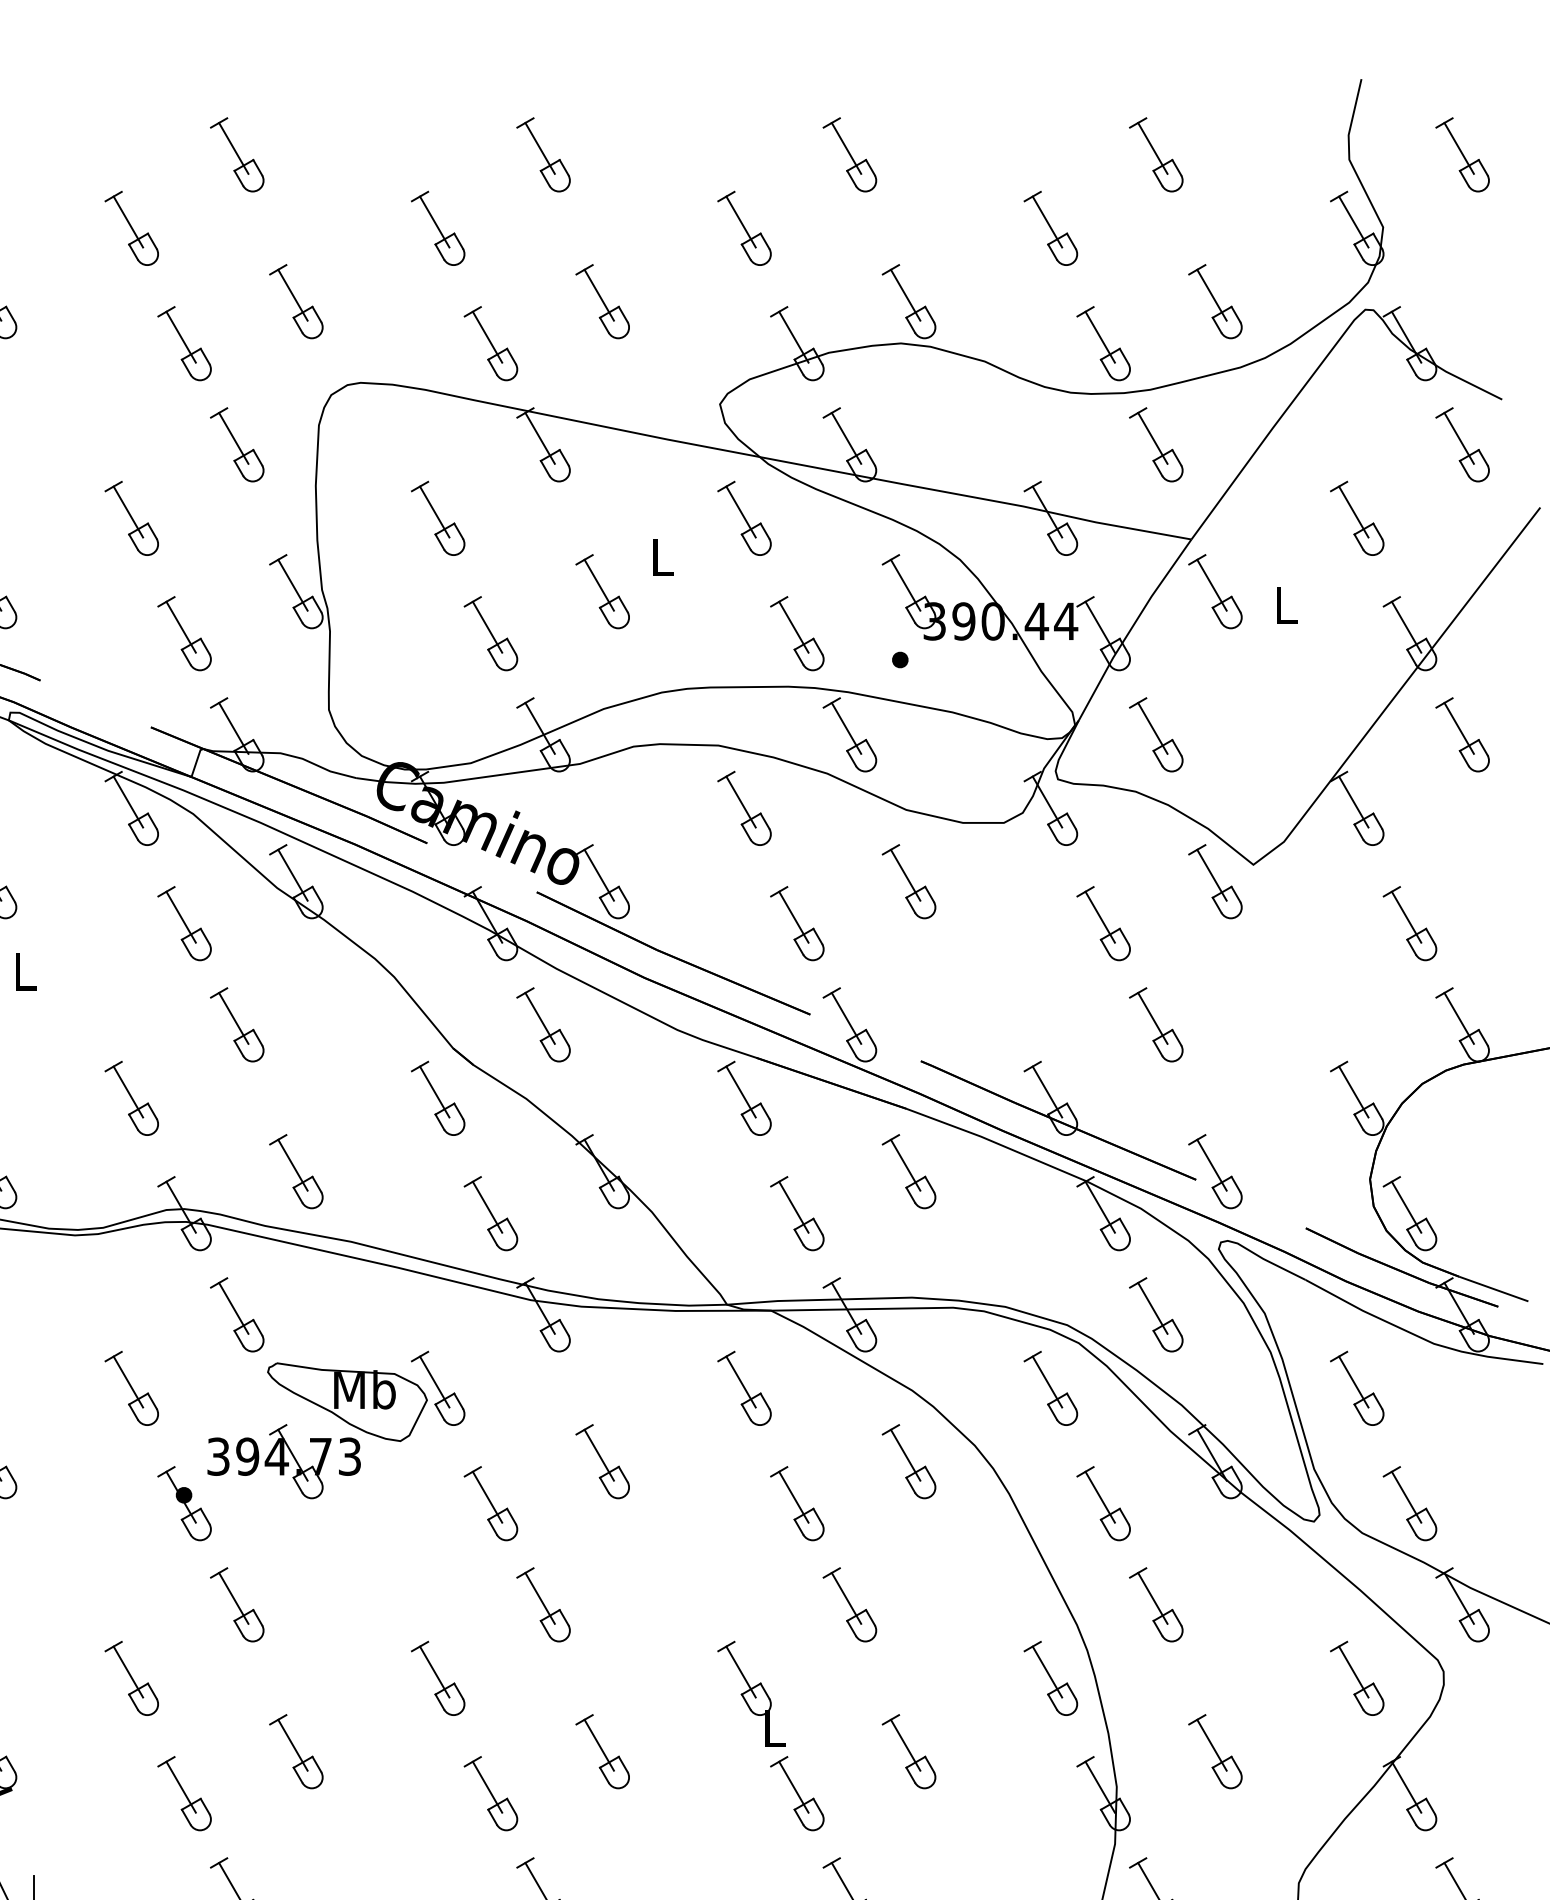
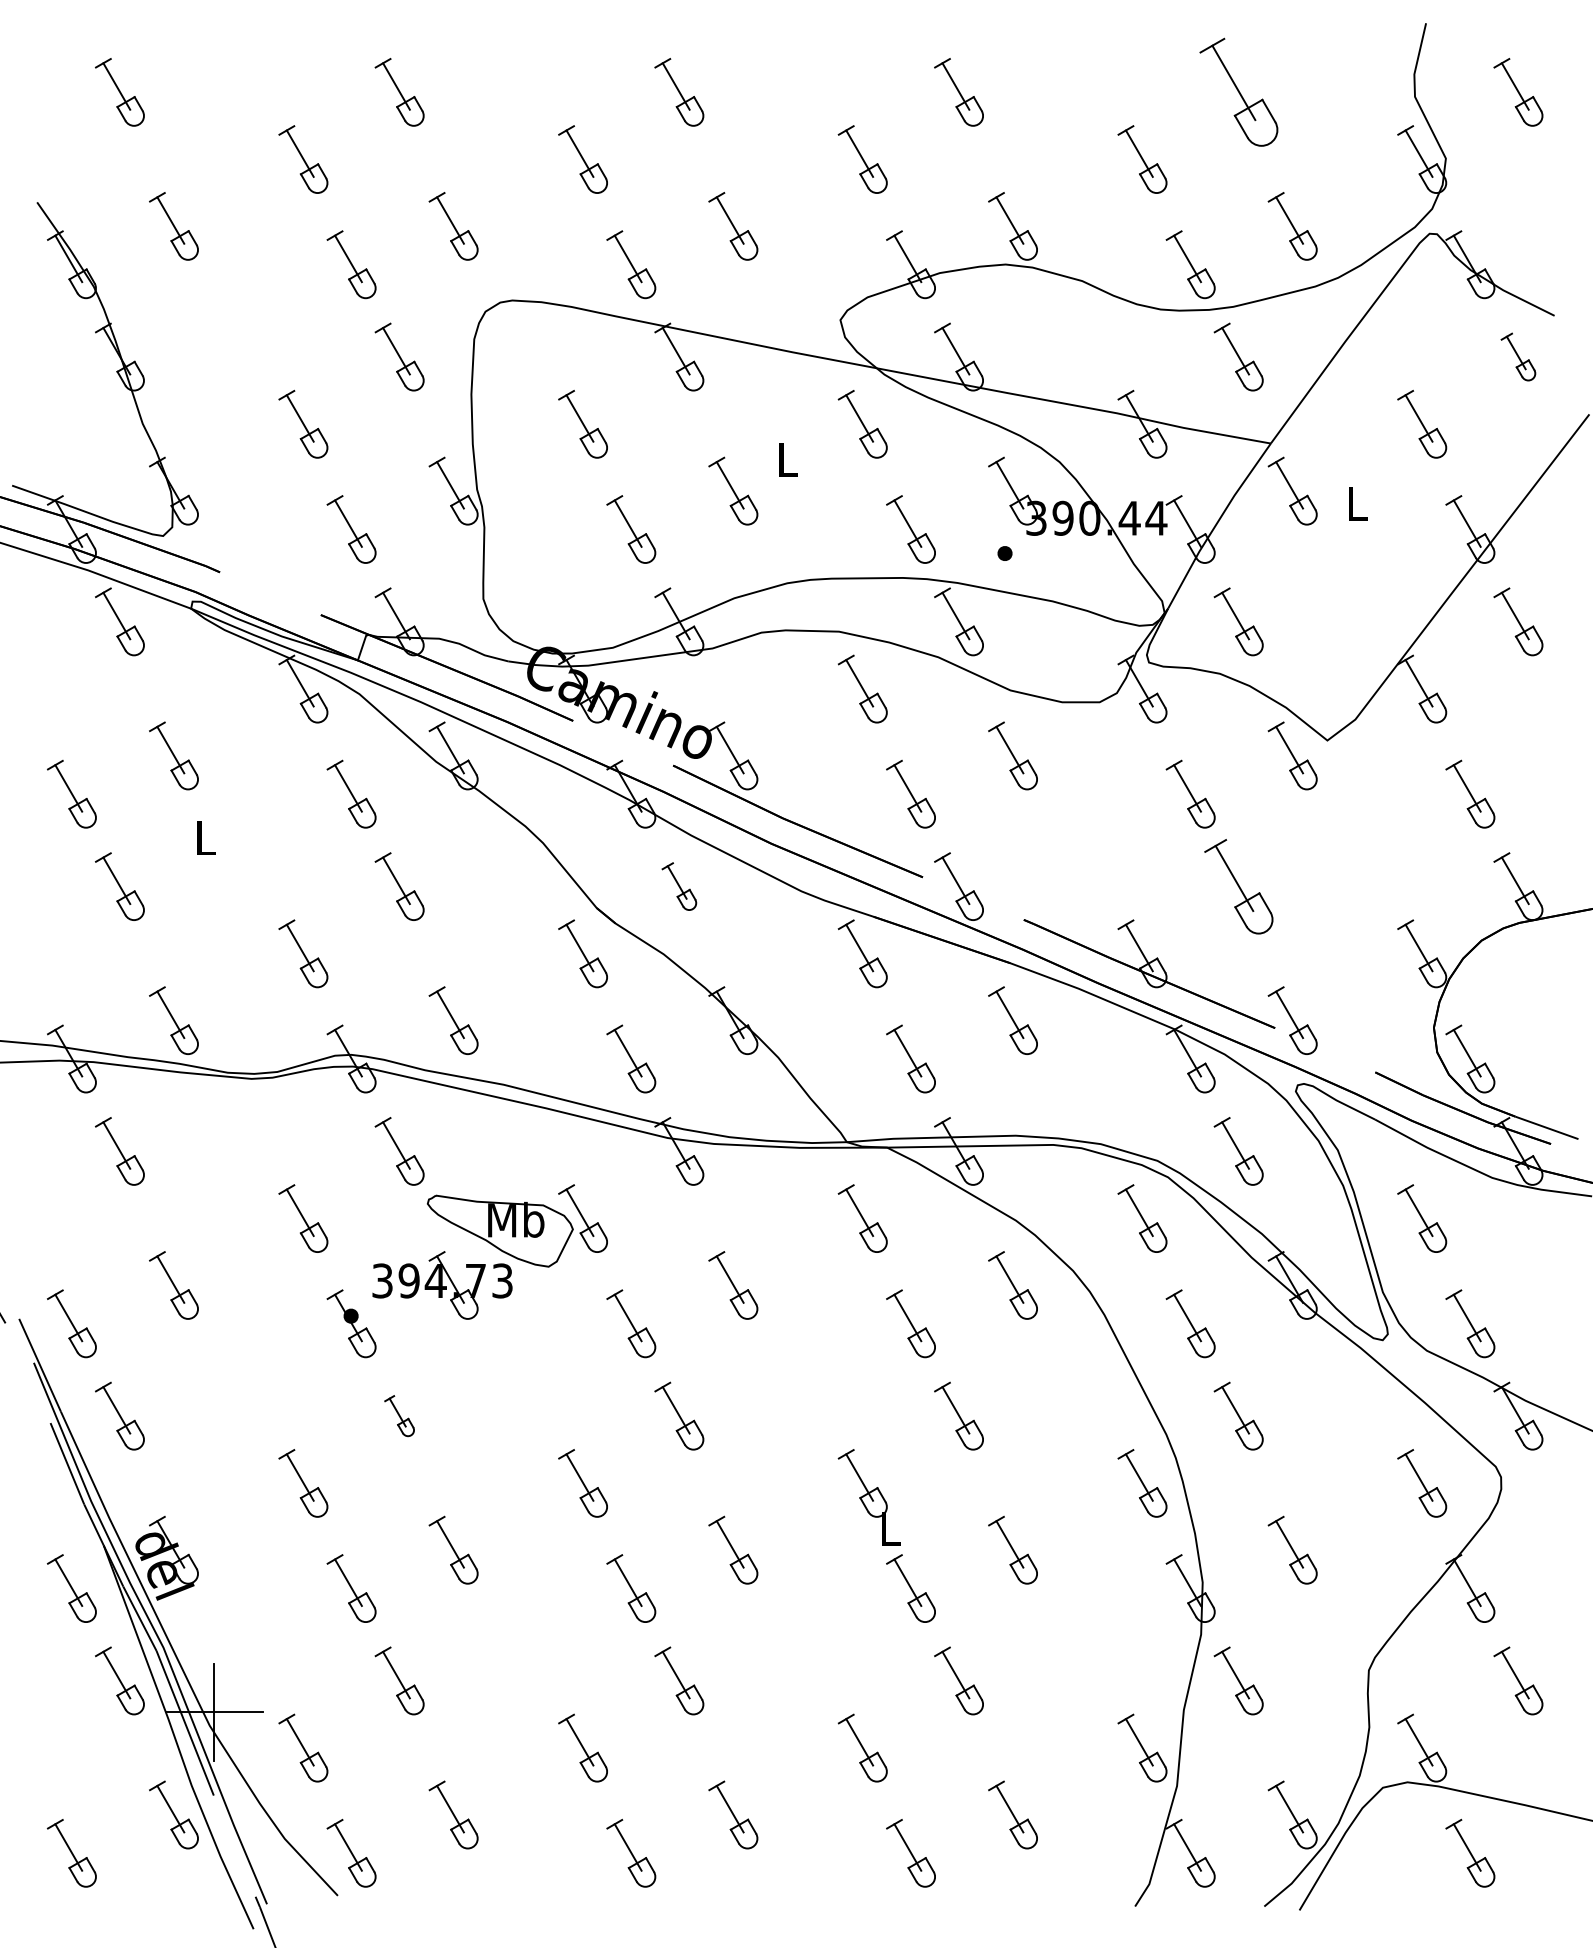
part: (1156, 154) -> (1238, 92), size x1.6
part: (1462, 444) -> (1518, 356), size x0.7
part: (543, 1024) -> (679, 886), size x0.7
part: (1156, 1024) -> (1238, 886), size x1.4
part: (237, 1604) -> (399, 1415), size x0.6

